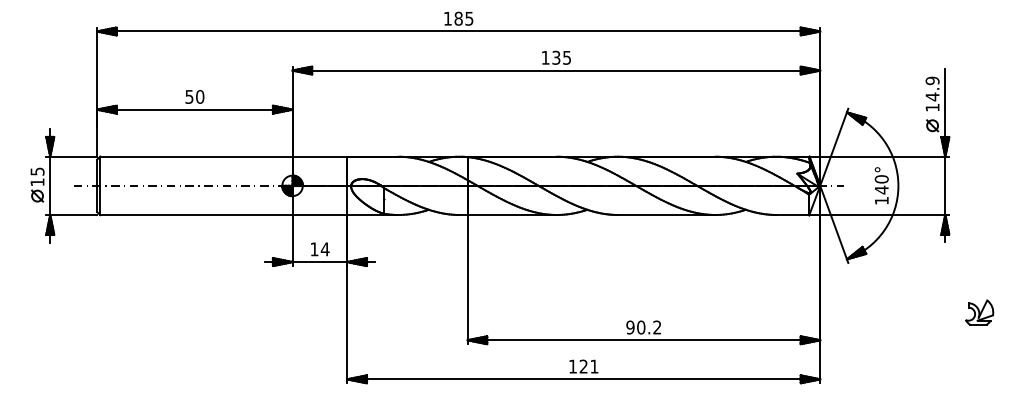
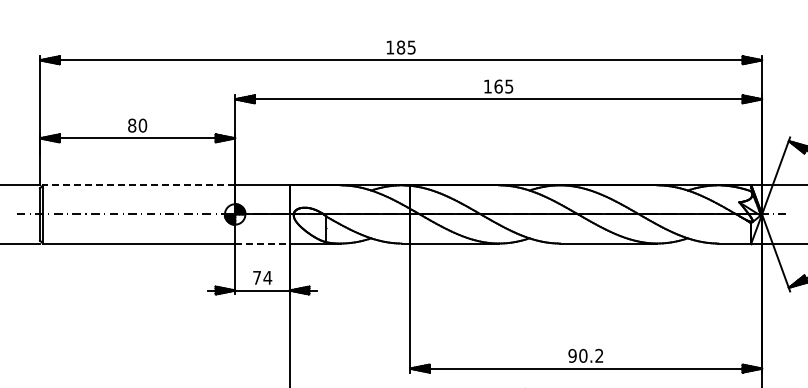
text: (556, 57) -> (498, 86), 135 -> 165
text: (189, 96) -> (132, 125), 50 -> 80
line: (195, 156) -> (138, 185), solid -> dashed
line: (320, 215) -> (263, 244), solid -> dashed
text: (314, 249) -> (257, 277), 14 -> 74

